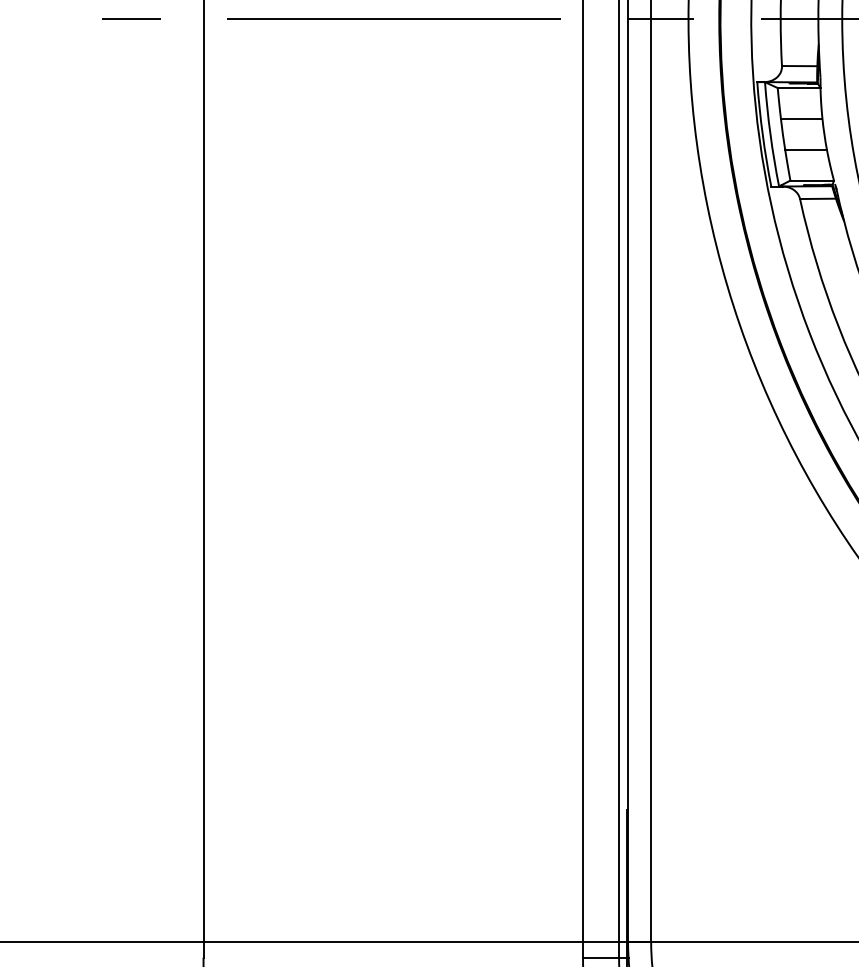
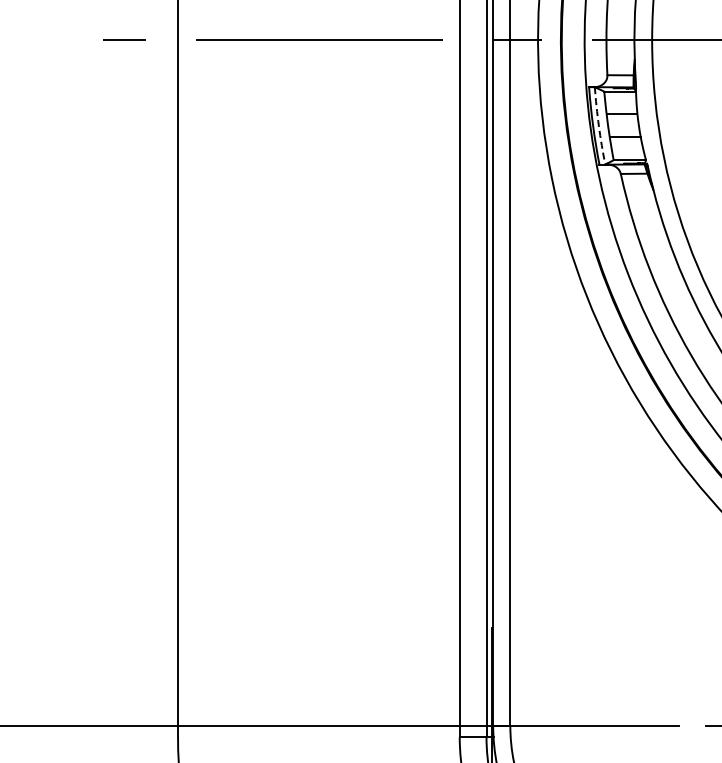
arc: (769, 135) -> (598, 126), solid -> dashed

